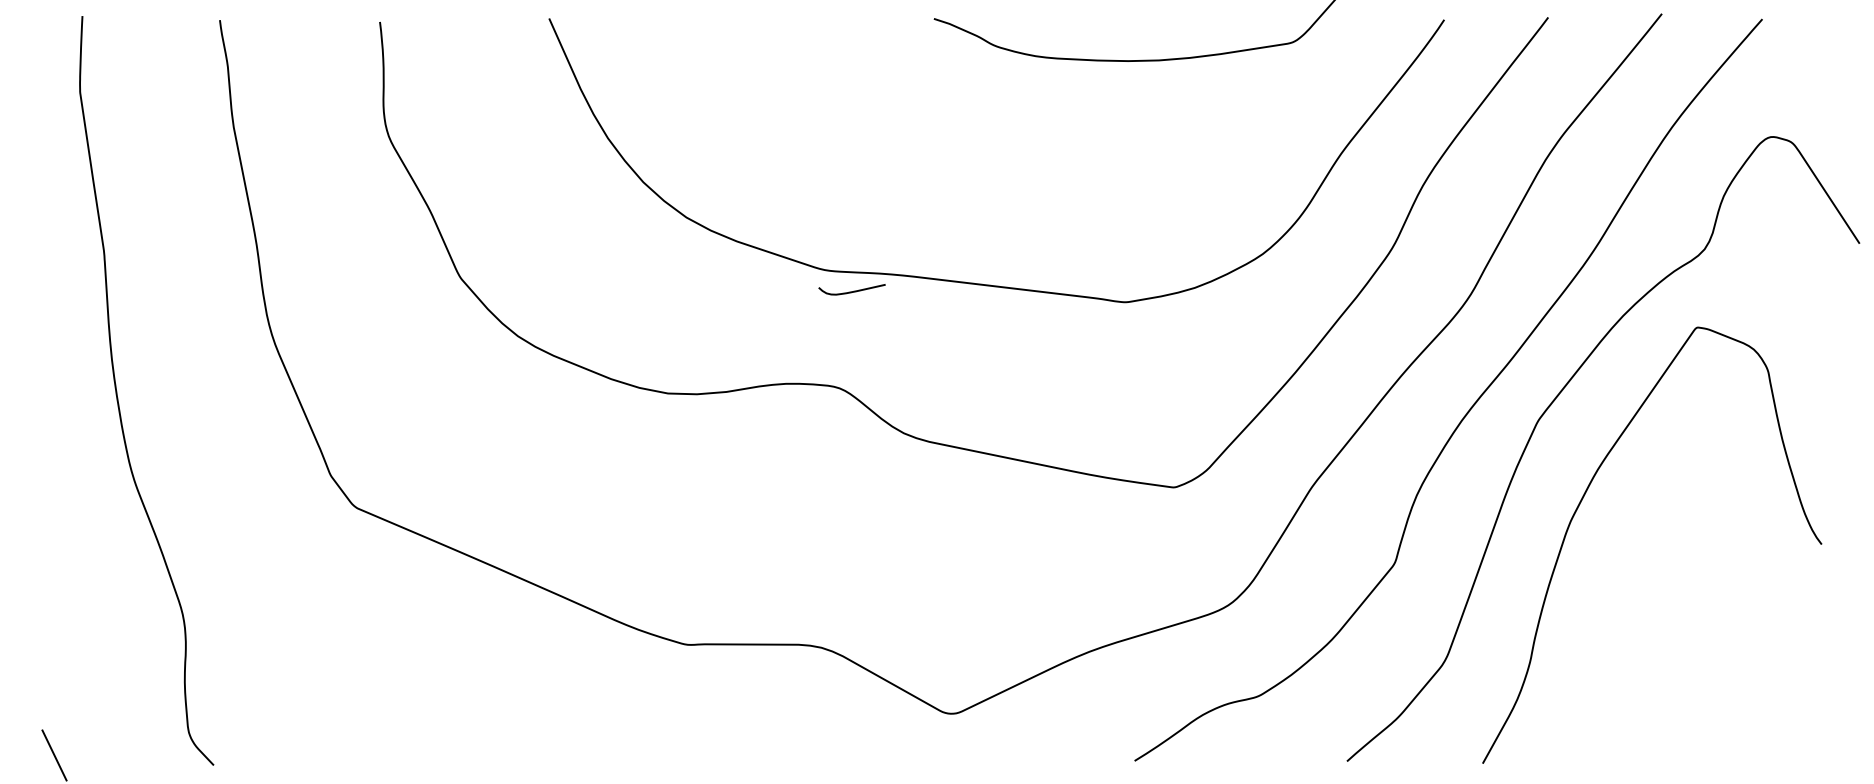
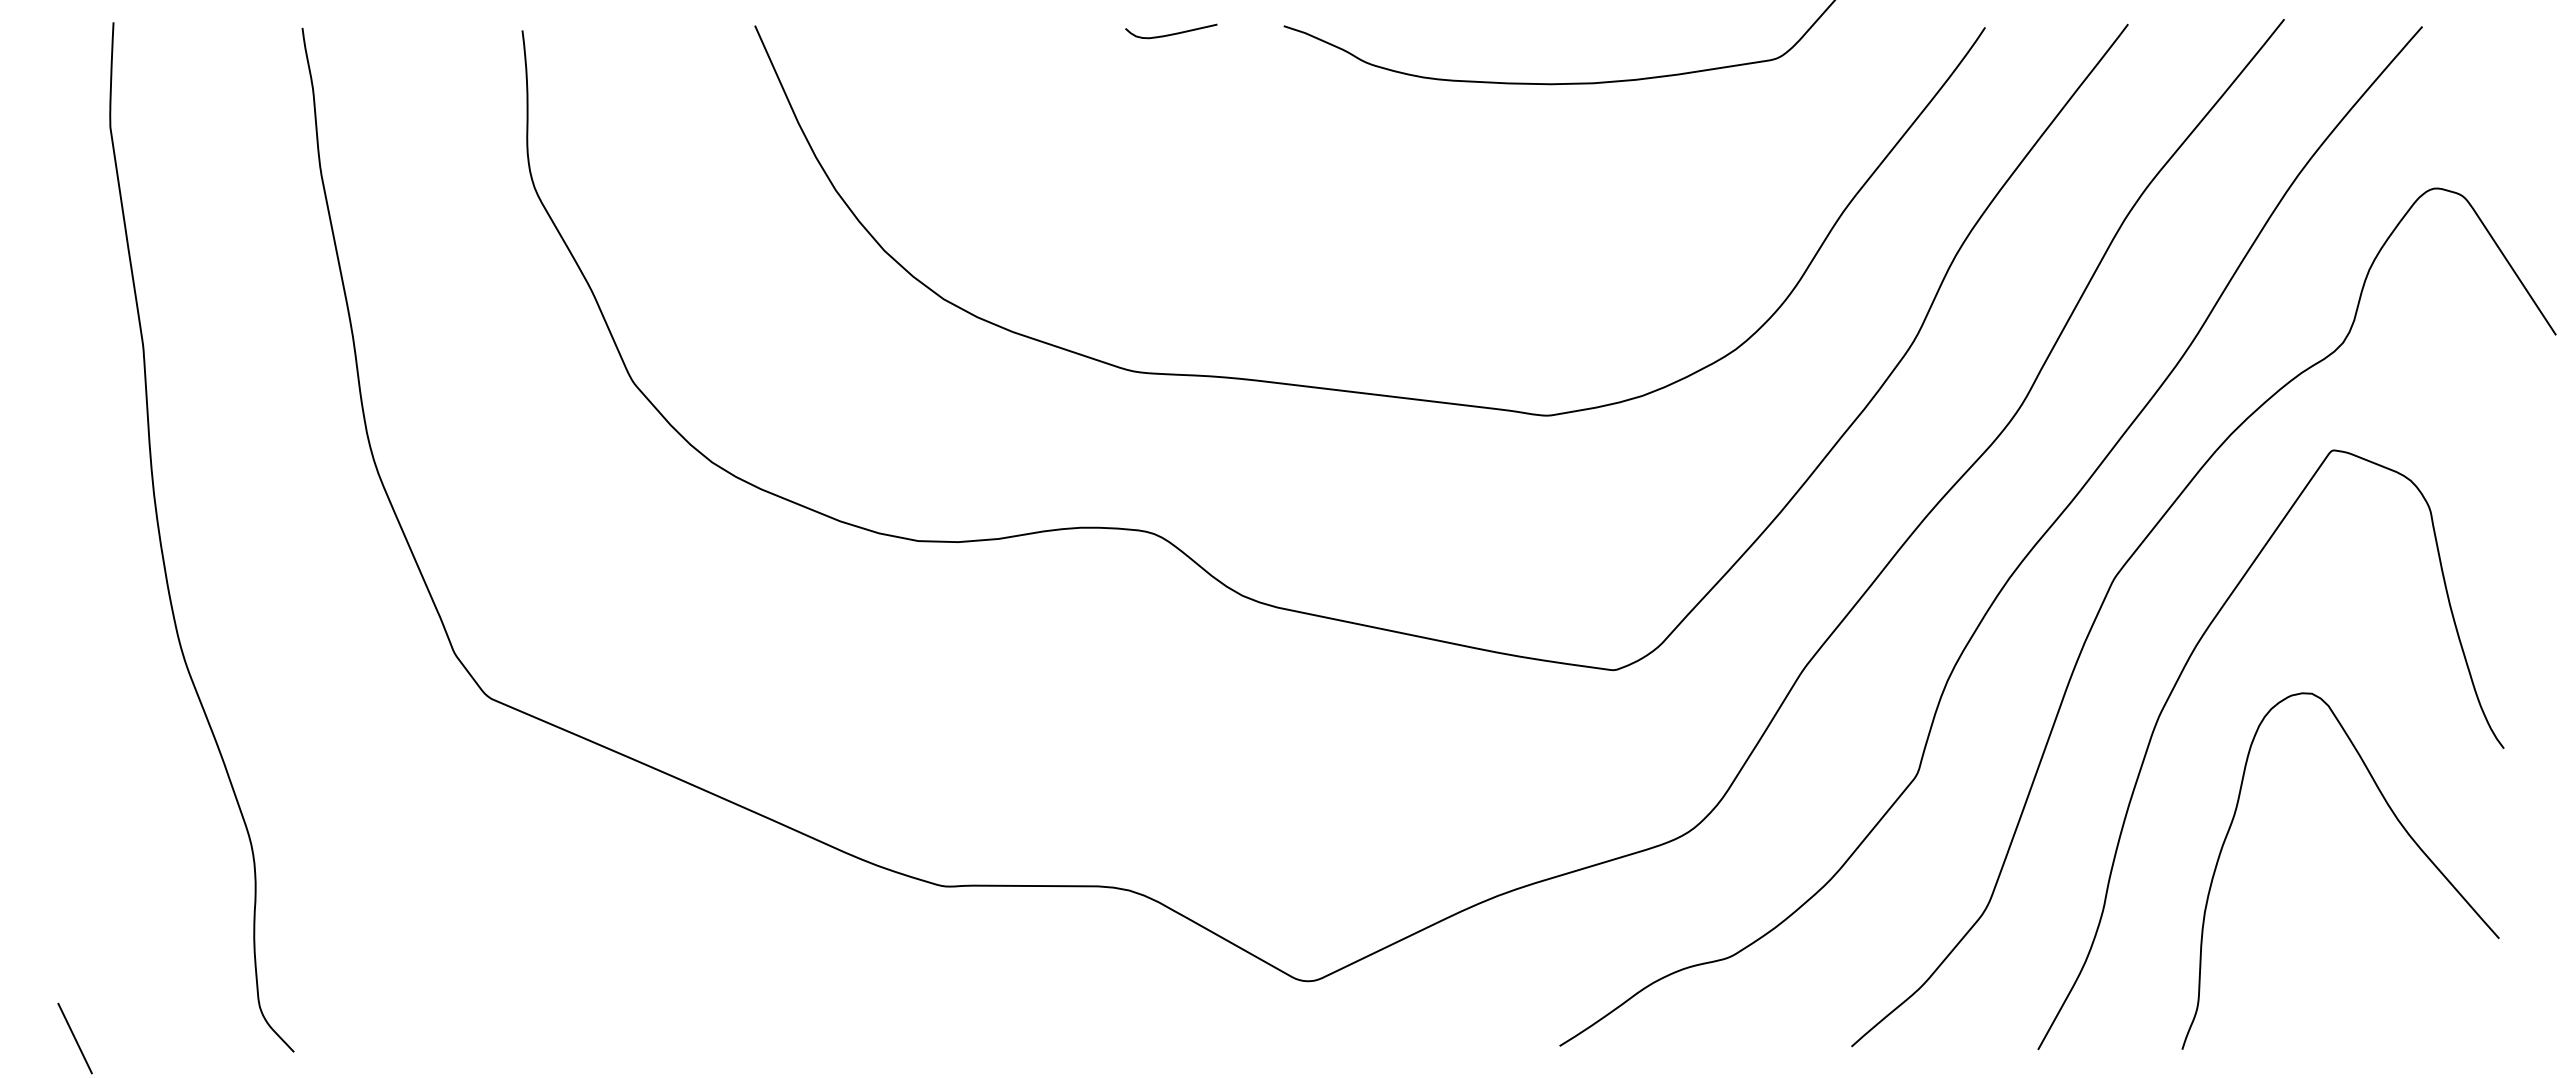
curve: (852, 291) -> (1171, 33), moved
curve: (1747, 601) -> (2401, 826), added

